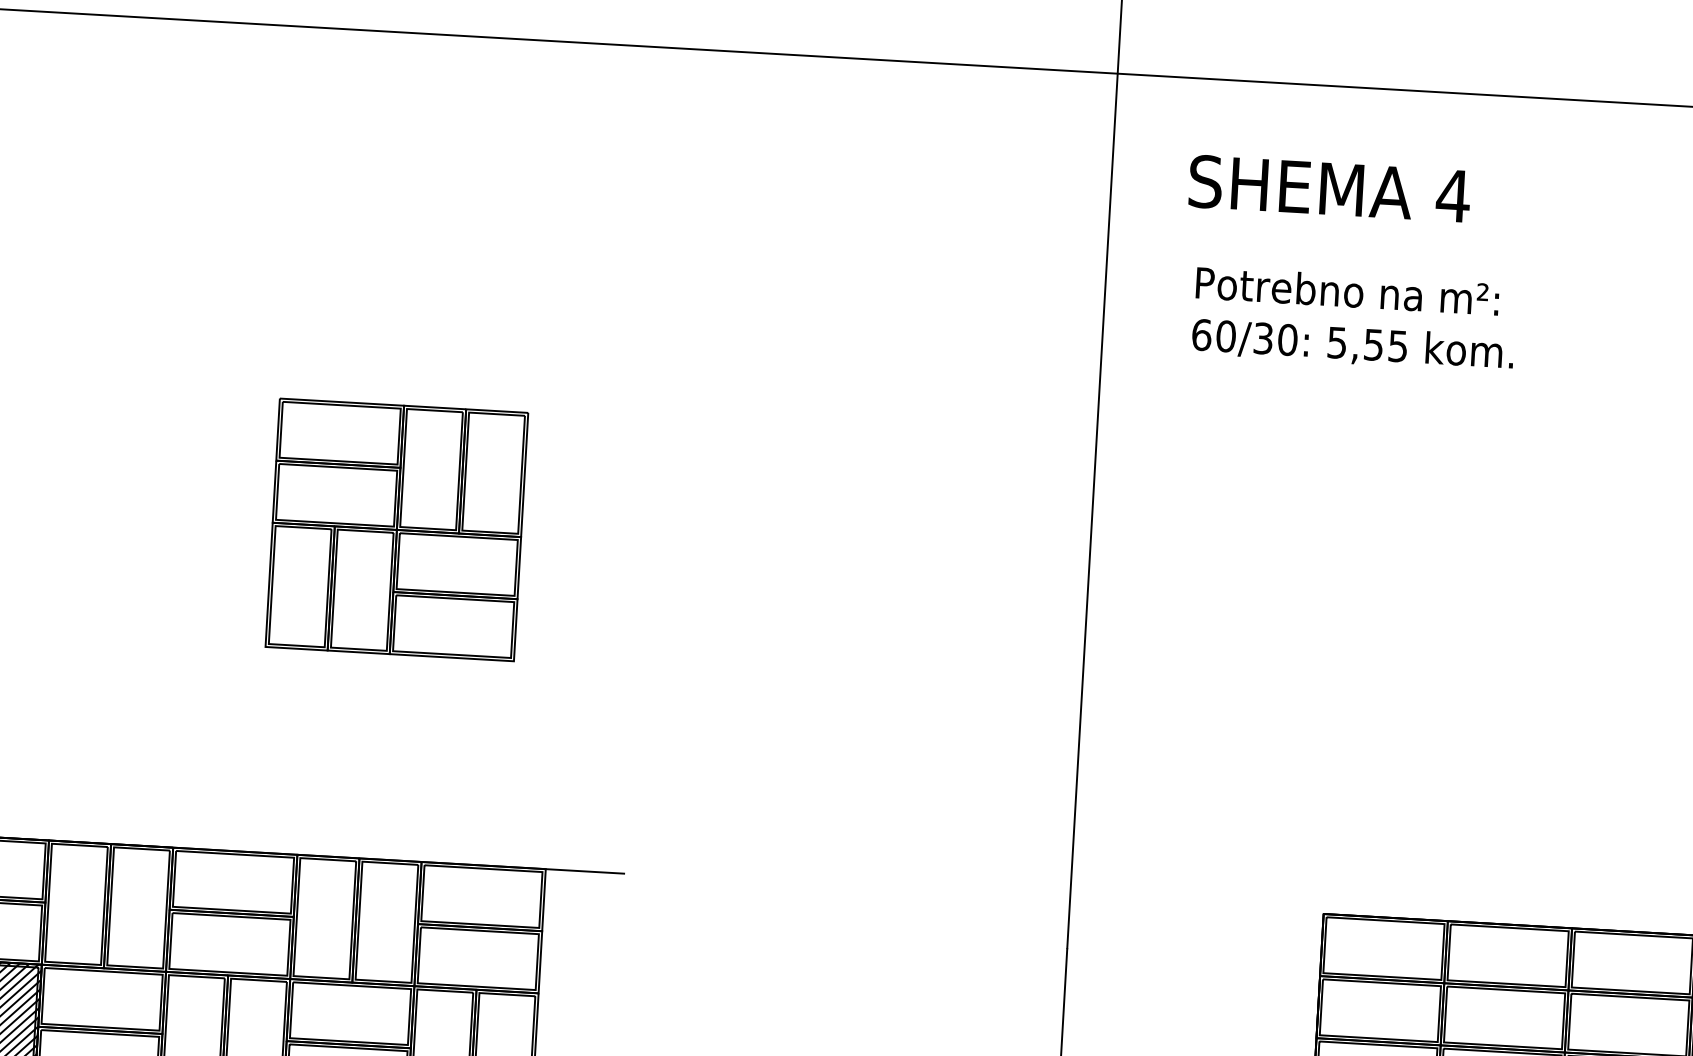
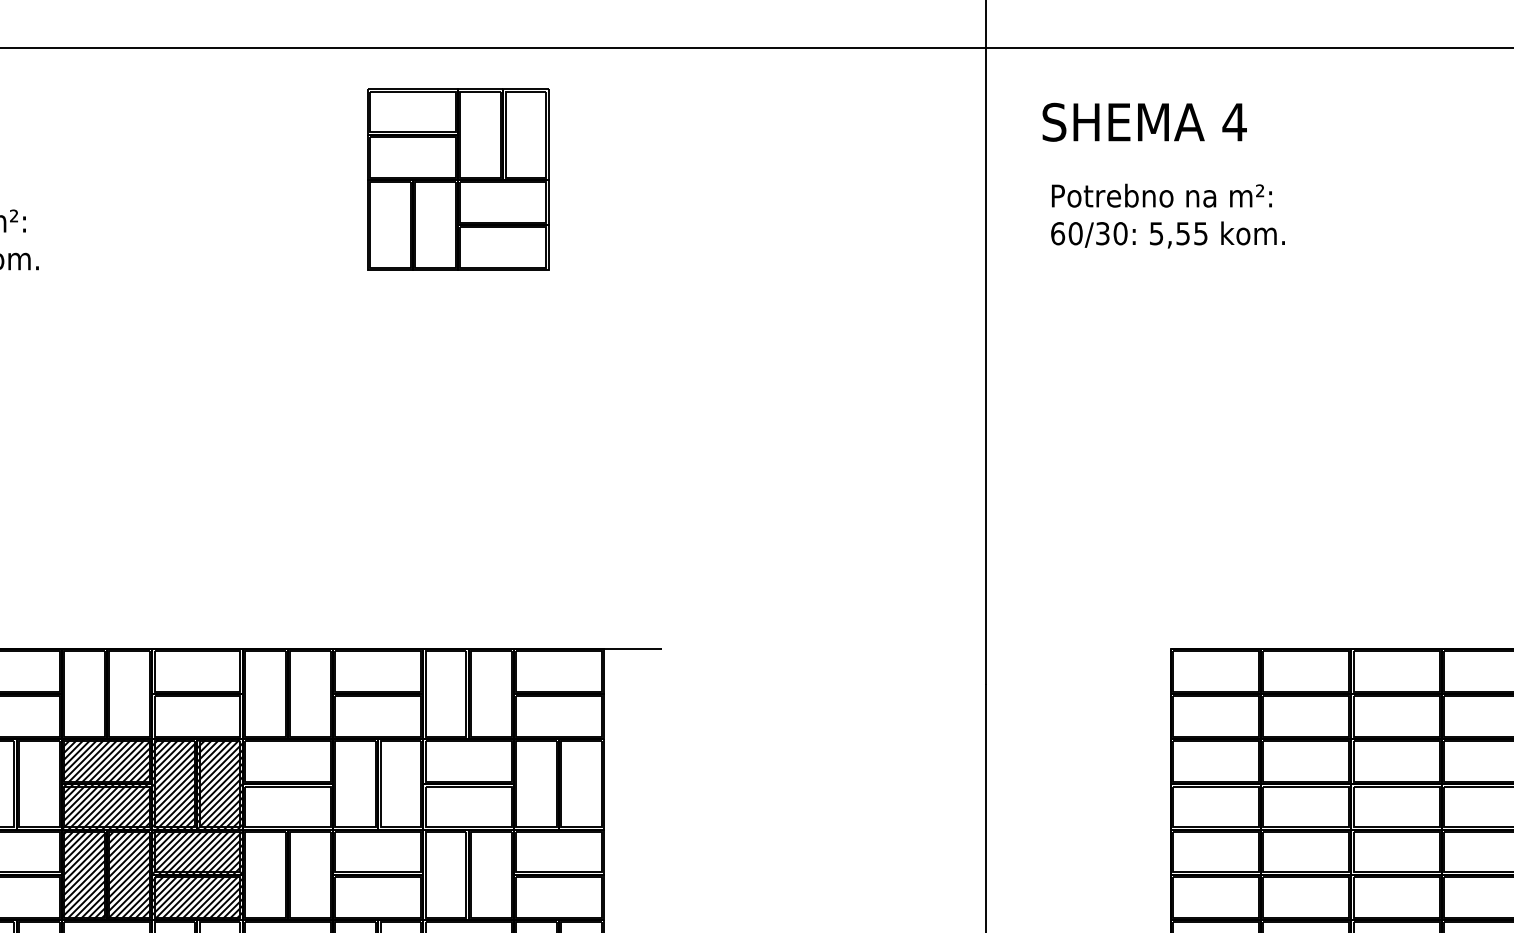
part: (397, 529) -> (458, 179), moved

